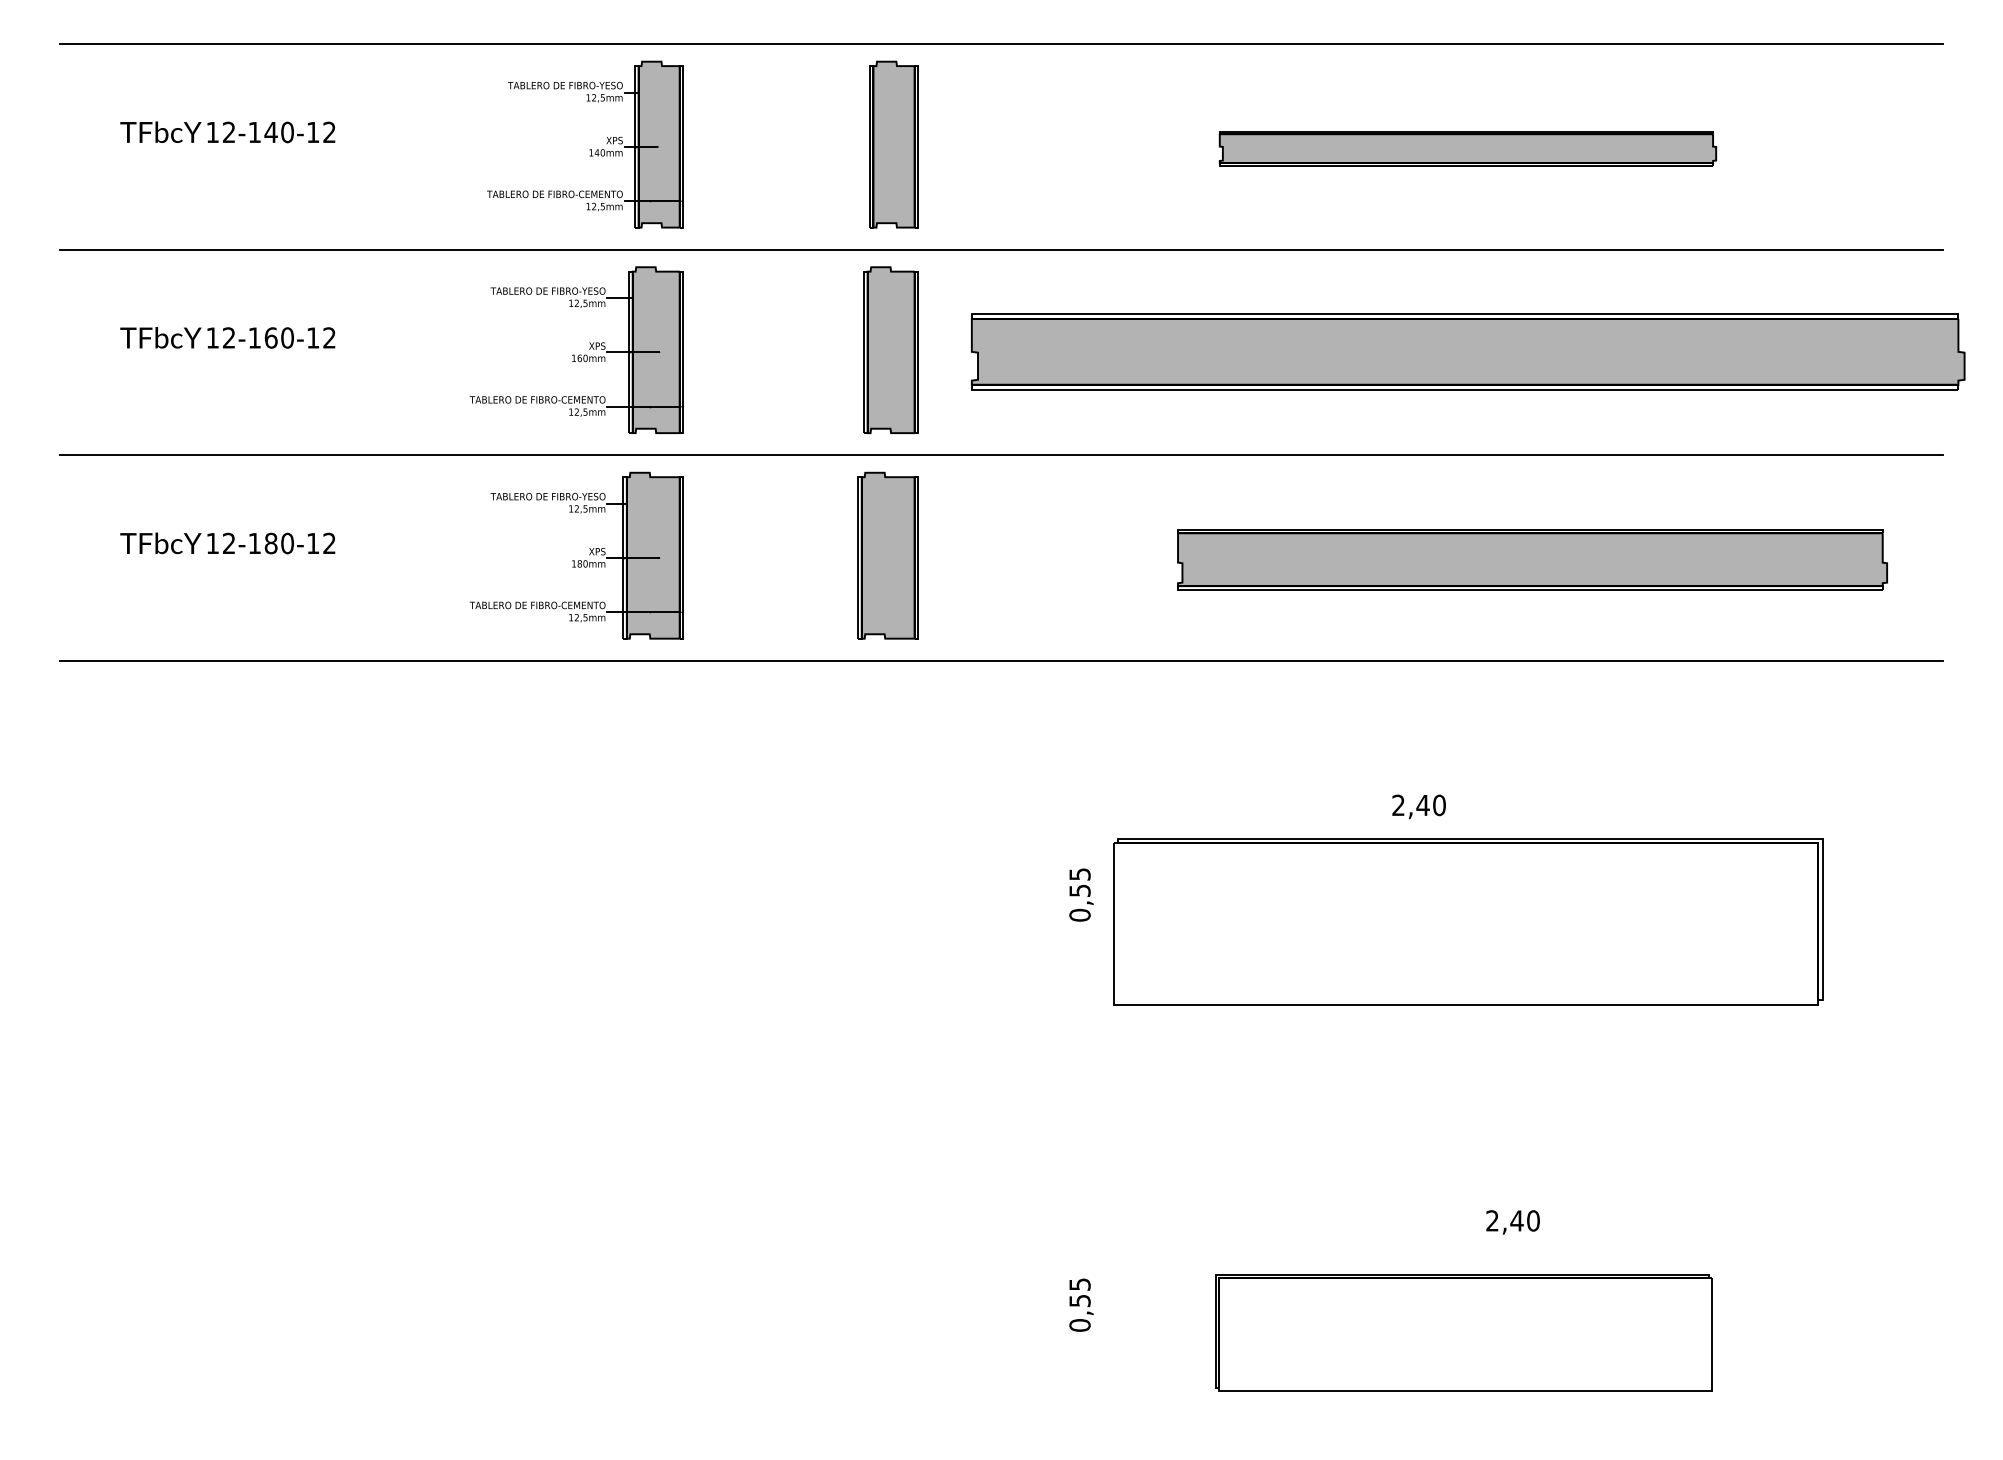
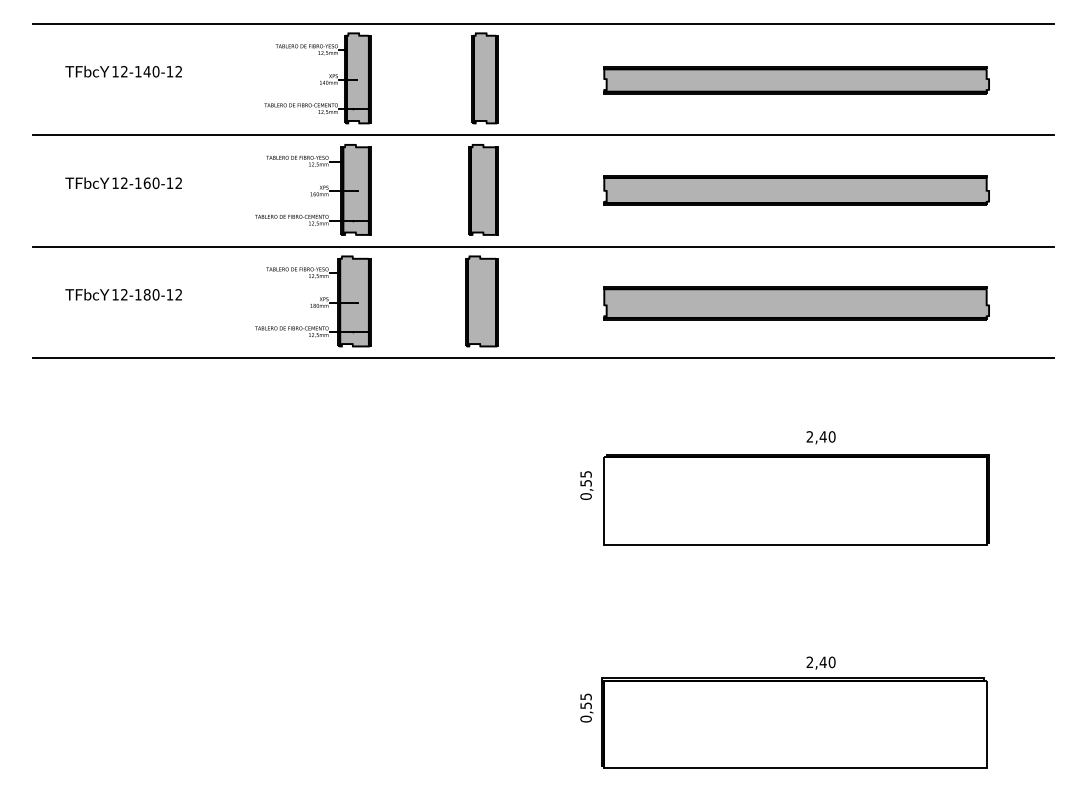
part: (1467, 148) -> (796, 80), size x1.43
part: (1467, 351) -> (796, 190), size x0.71
part: (1532, 559) -> (796, 303), moved
text: (1417, 806) -> (820, 437), moved
part: (1464, 1331) -> (794, 722), size x1.43

